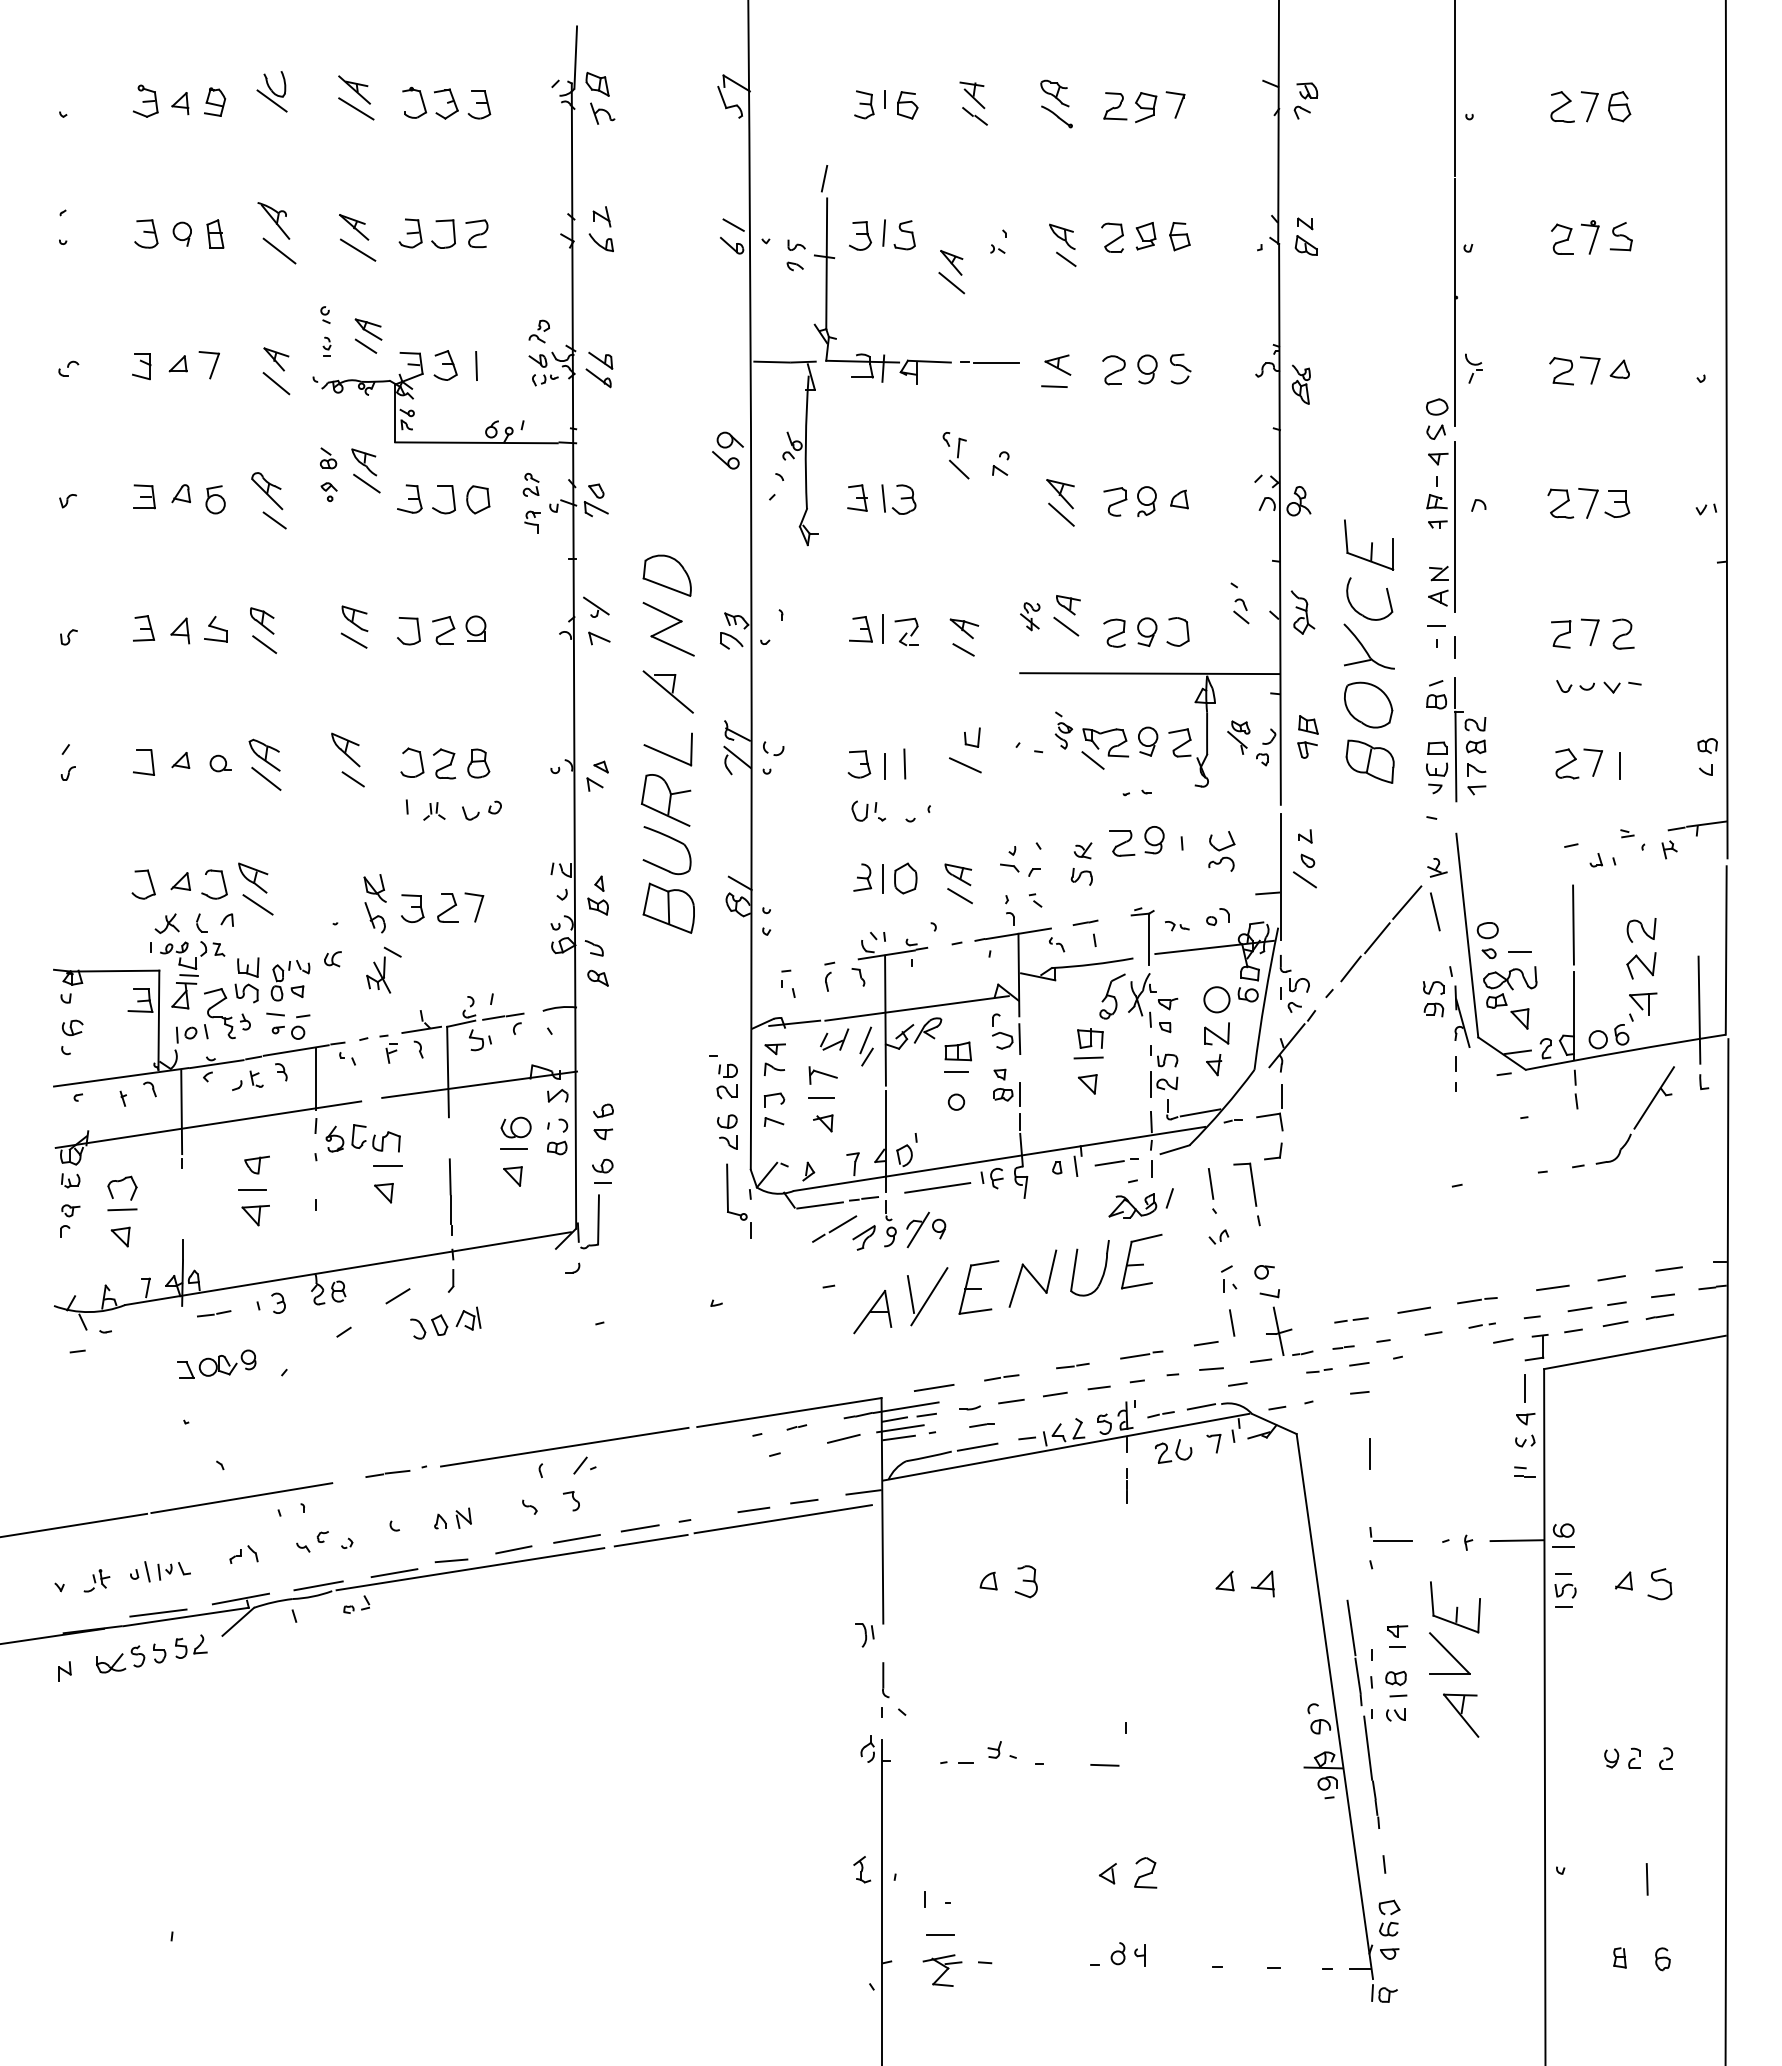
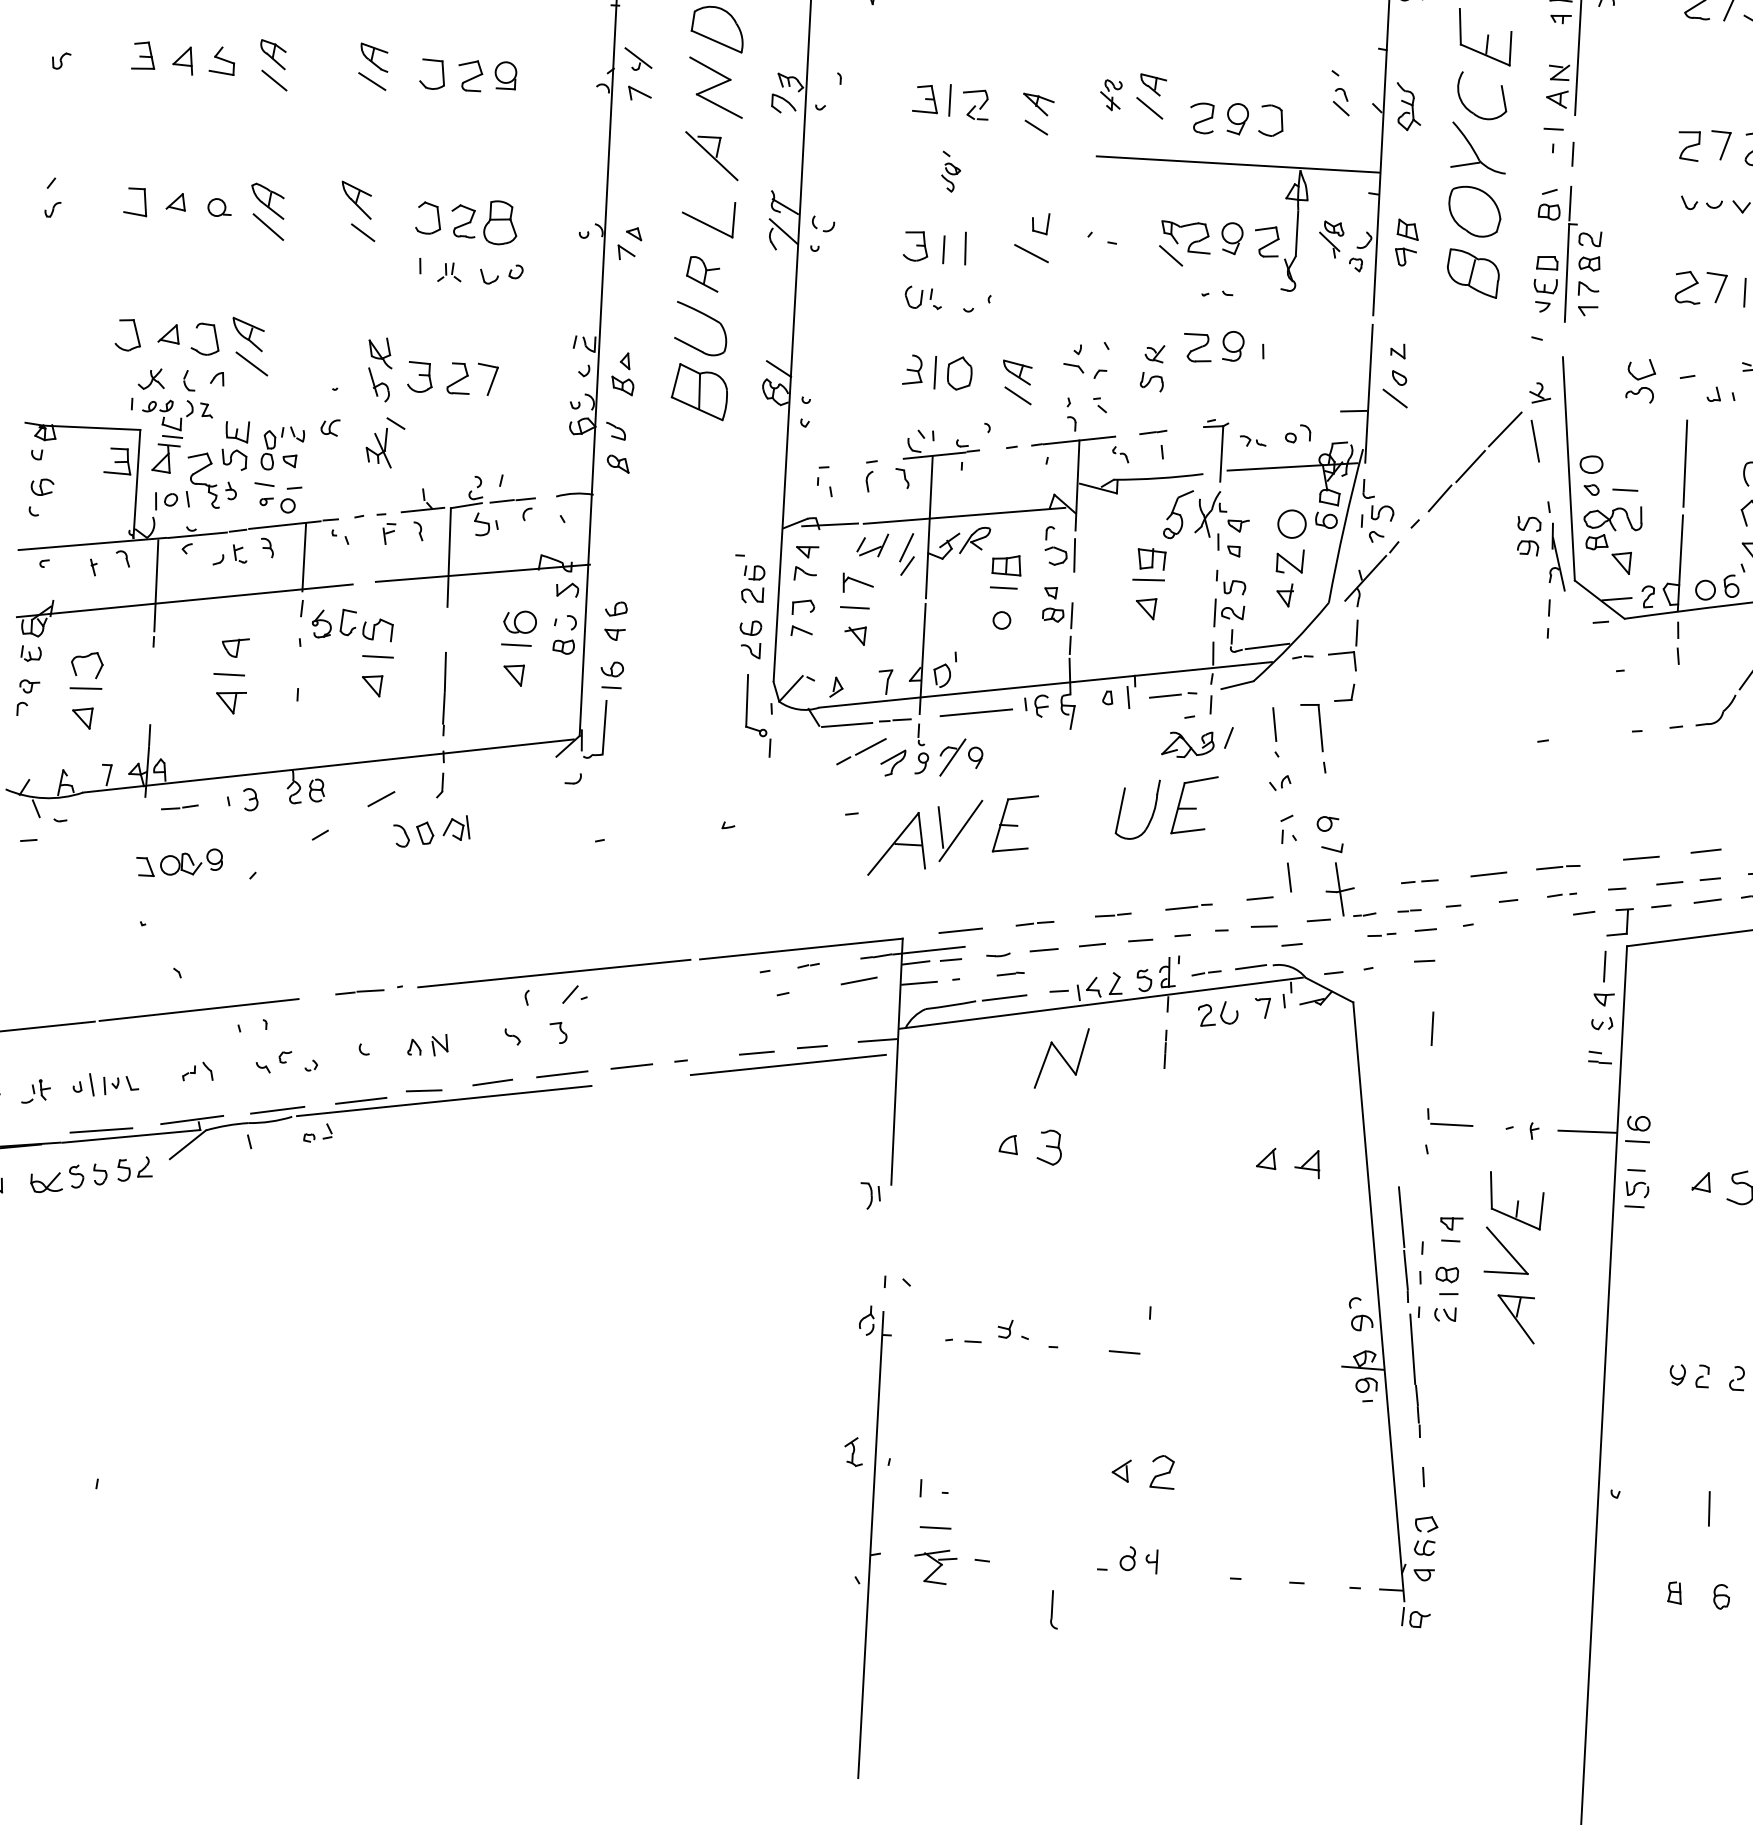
part: (1063, 730) -> (950, 171), moved
part: (478, 763) -> (500, 222), size x1.4
part: (665, 800) -> (702, 274), size x0.6
part: (1221, 851) -> (1640, 380), moved
part: (1032, 1278) -> (1061, 1058), moved
part: (872, 1312) -> (897, 844), size x1.4
line: (900, 1428) -> (921, 973), removed
line: (650, 1540) -> (642, 1080), removed
part: (885, 1680) -> (1054, 1610), moved

